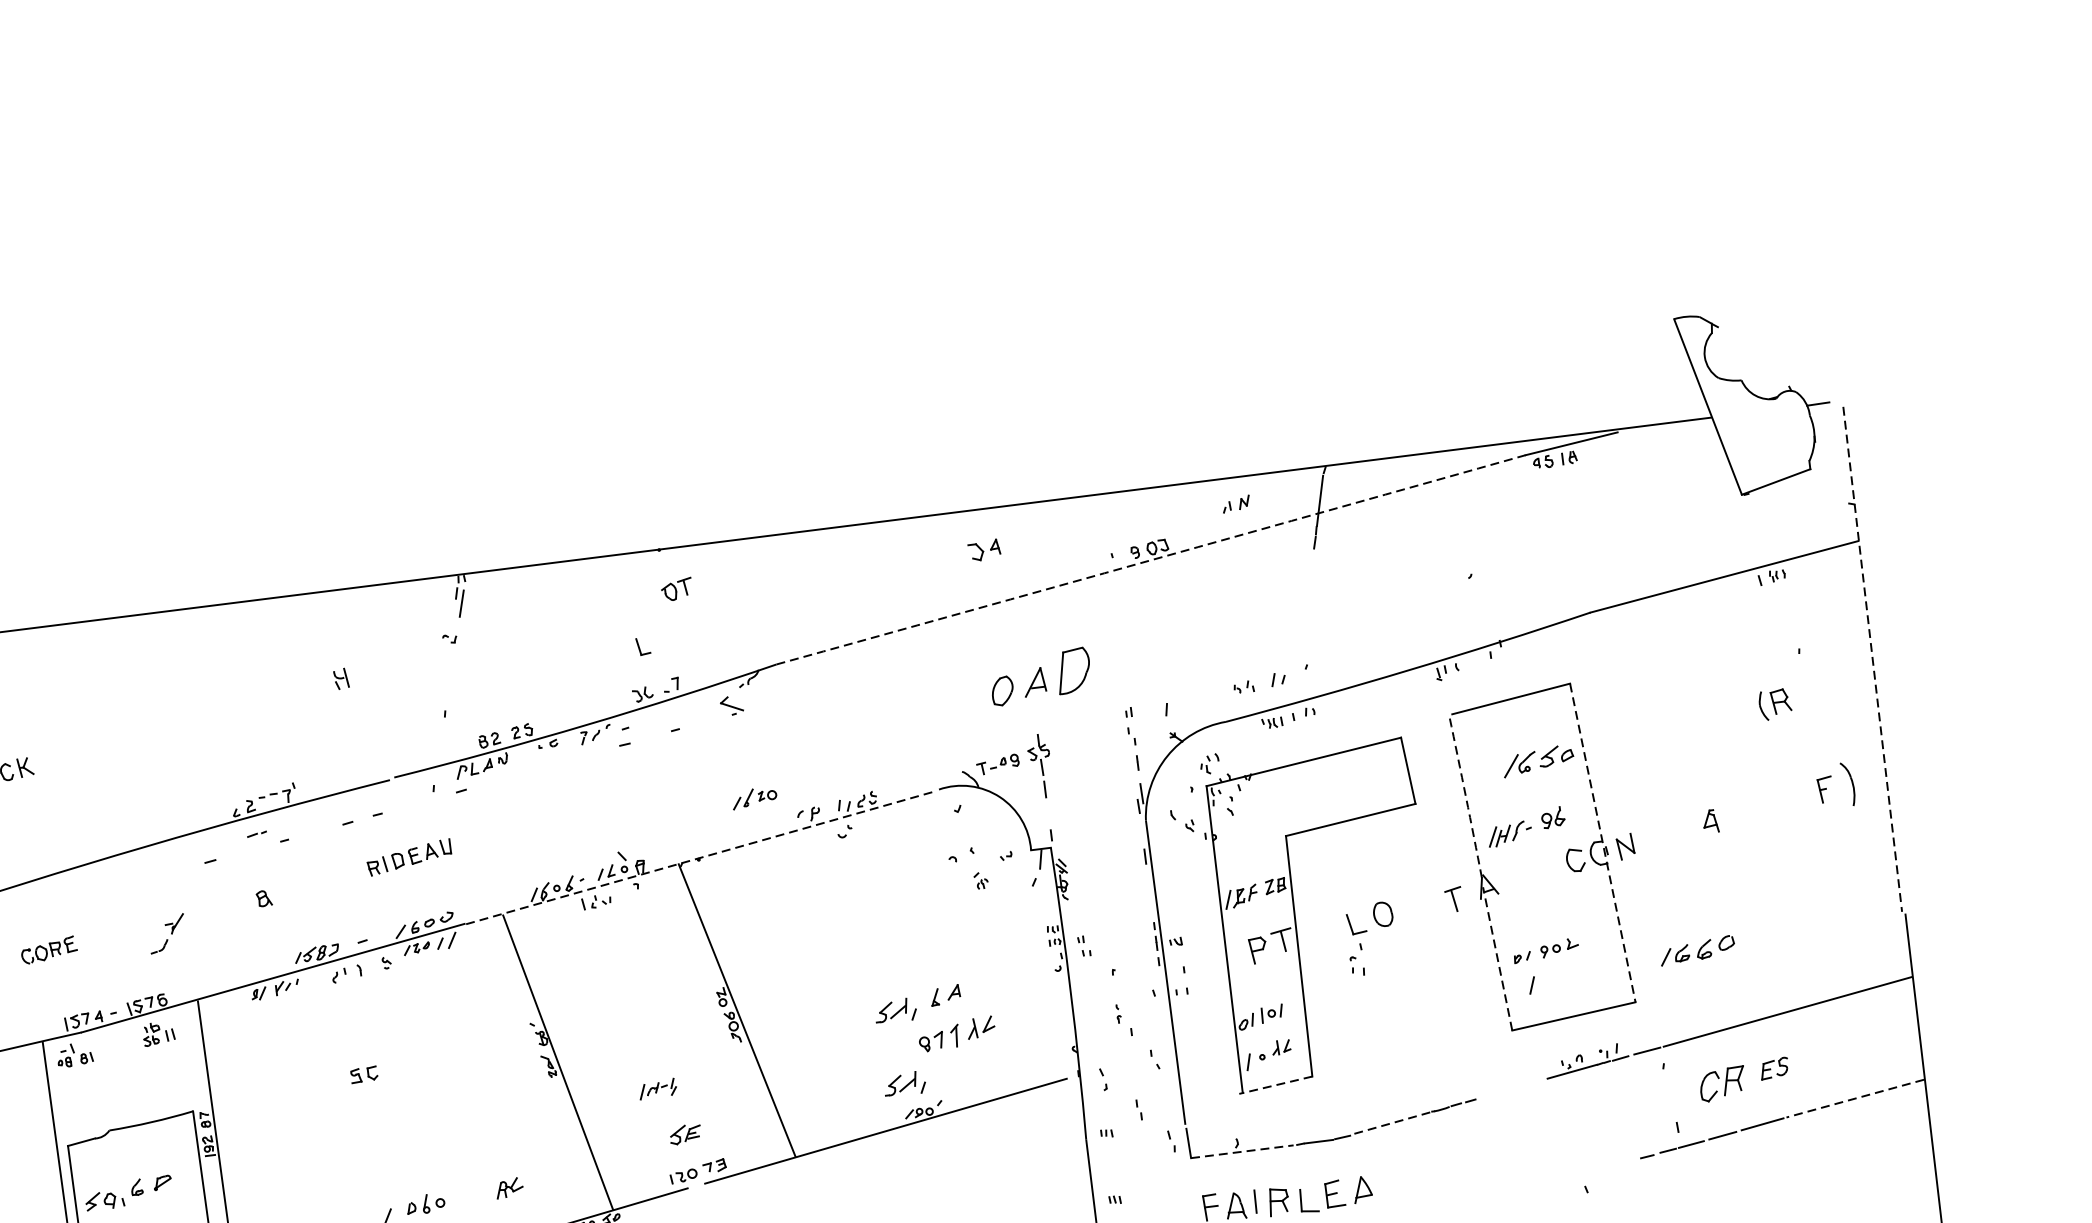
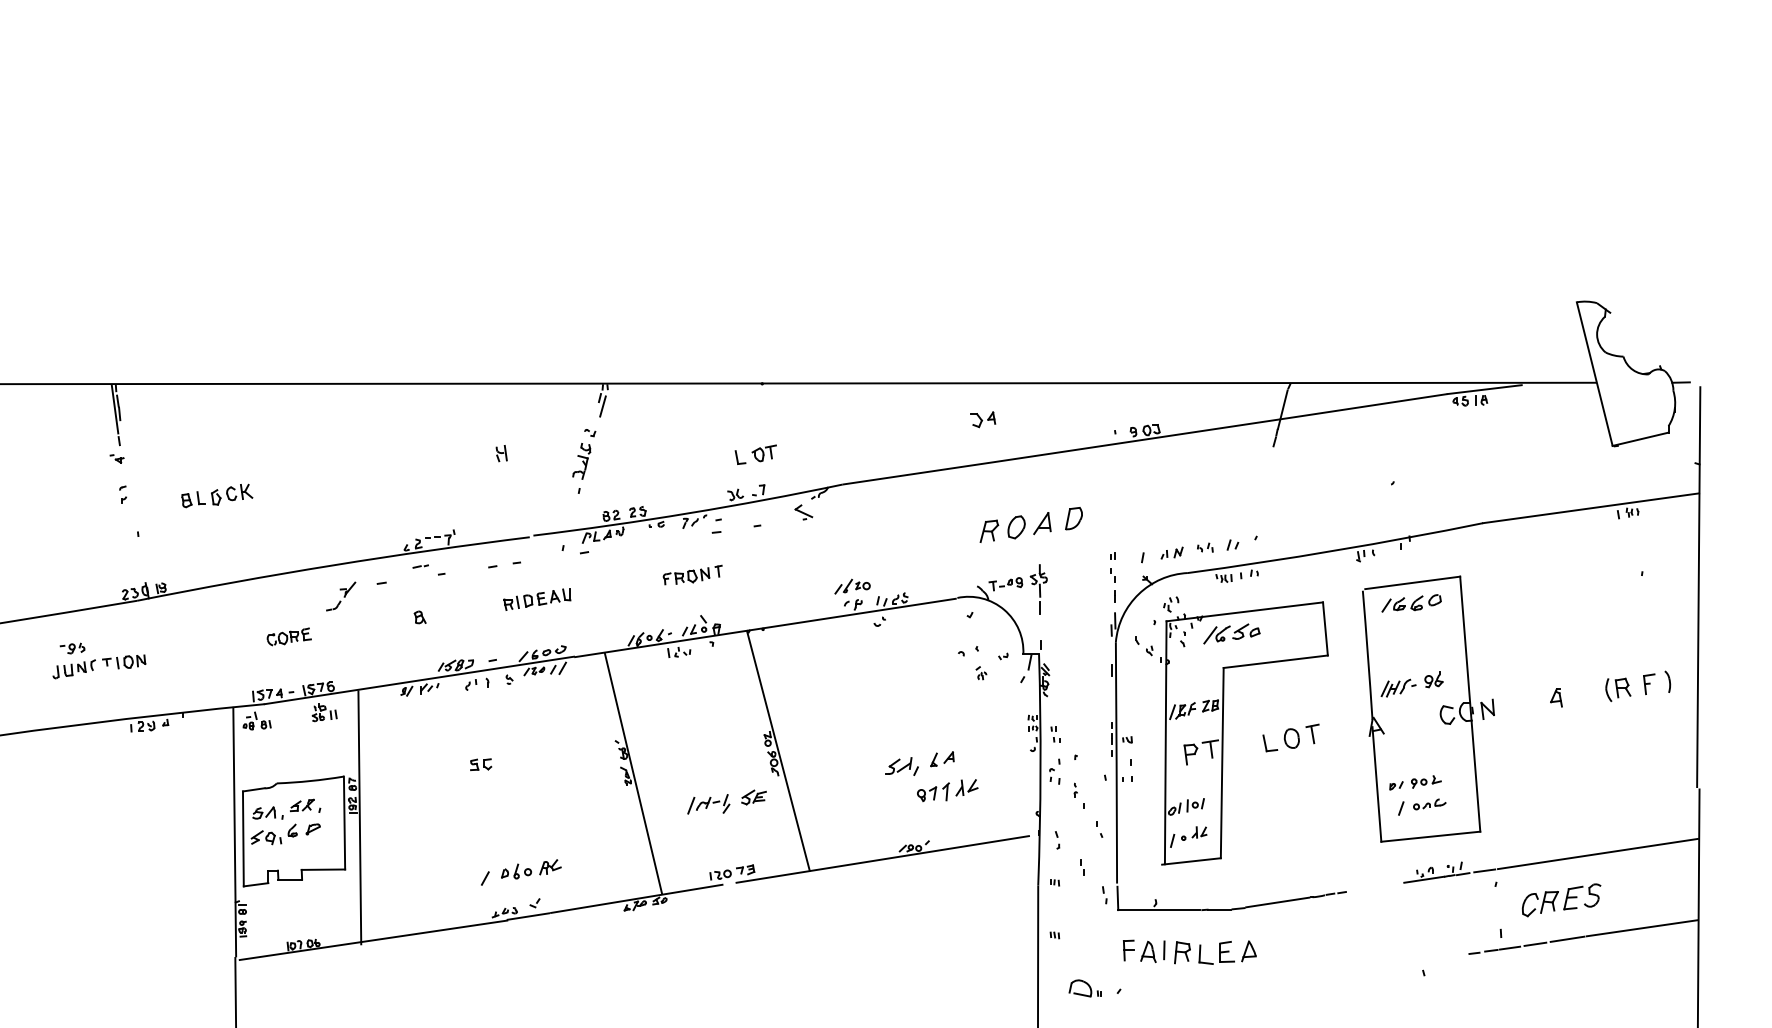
part: (1235, 503) -> (1171, 552), moved
part: (984, 550) -> (983, 419), moved
arc: (1151, 560) -> (1145, 439), dashed -> solid
part: (675, 589) -> (763, 453), moved
line: (1872, 659) -> (1698, 587), dashed -> solid
part: (1073, 671) -> (1073, 518), size x0.62
part: (443, 676) -> (581, 461), added
part: (968, 699) -> (989, 530), added
part: (1775, 703) -> (1618, 689), moved
part: (1537, 760) -> (1231, 633), moved
part: (1848, 783) -> (1667, 681), size x0.62
part: (754, 797) -> (852, 586), moved
arc: (1465, 797) -> (1367, 655), dashed -> solid
part: (601, 801) -> (692, 574), added
line: (1603, 843) -> (1470, 704), dashed -> solid
line: (702, 856) -> (766, 627), dashed -> solid
part: (1453, 899) -> (1312, 733), moved
part: (167, 933) -> (341, 596), moved
part: (48, 949) -> (288, 636), moved
part: (1697, 950) -> (1411, 603), moved
line: (1497, 957) -> (1376, 783), dashed -> solid
part: (1356, 959) -> (1054, 771), moved
part: (1567, 975) -> (1429, 804), added
part: (1774, 1067) -> (1582, 896), size x1.67
part: (904, 1084) -> (901, 824), removed
line: (1275, 1085) -> (1191, 861), dashed -> solid
part: (657, 1089) -> (708, 804), size x1.43
line: (1854, 1099) -> (1641, 928), dashed -> solid
line: (1390, 1123) -> (1277, 902), dashed -> solid
part: (684, 1134) -> (753, 797), moved
line: (1241, 1152) -> (1158, 910), dashed -> solid
part: (125, 1160) -> (286, 808), added
part: (509, 1188) -> (550, 867), moved

